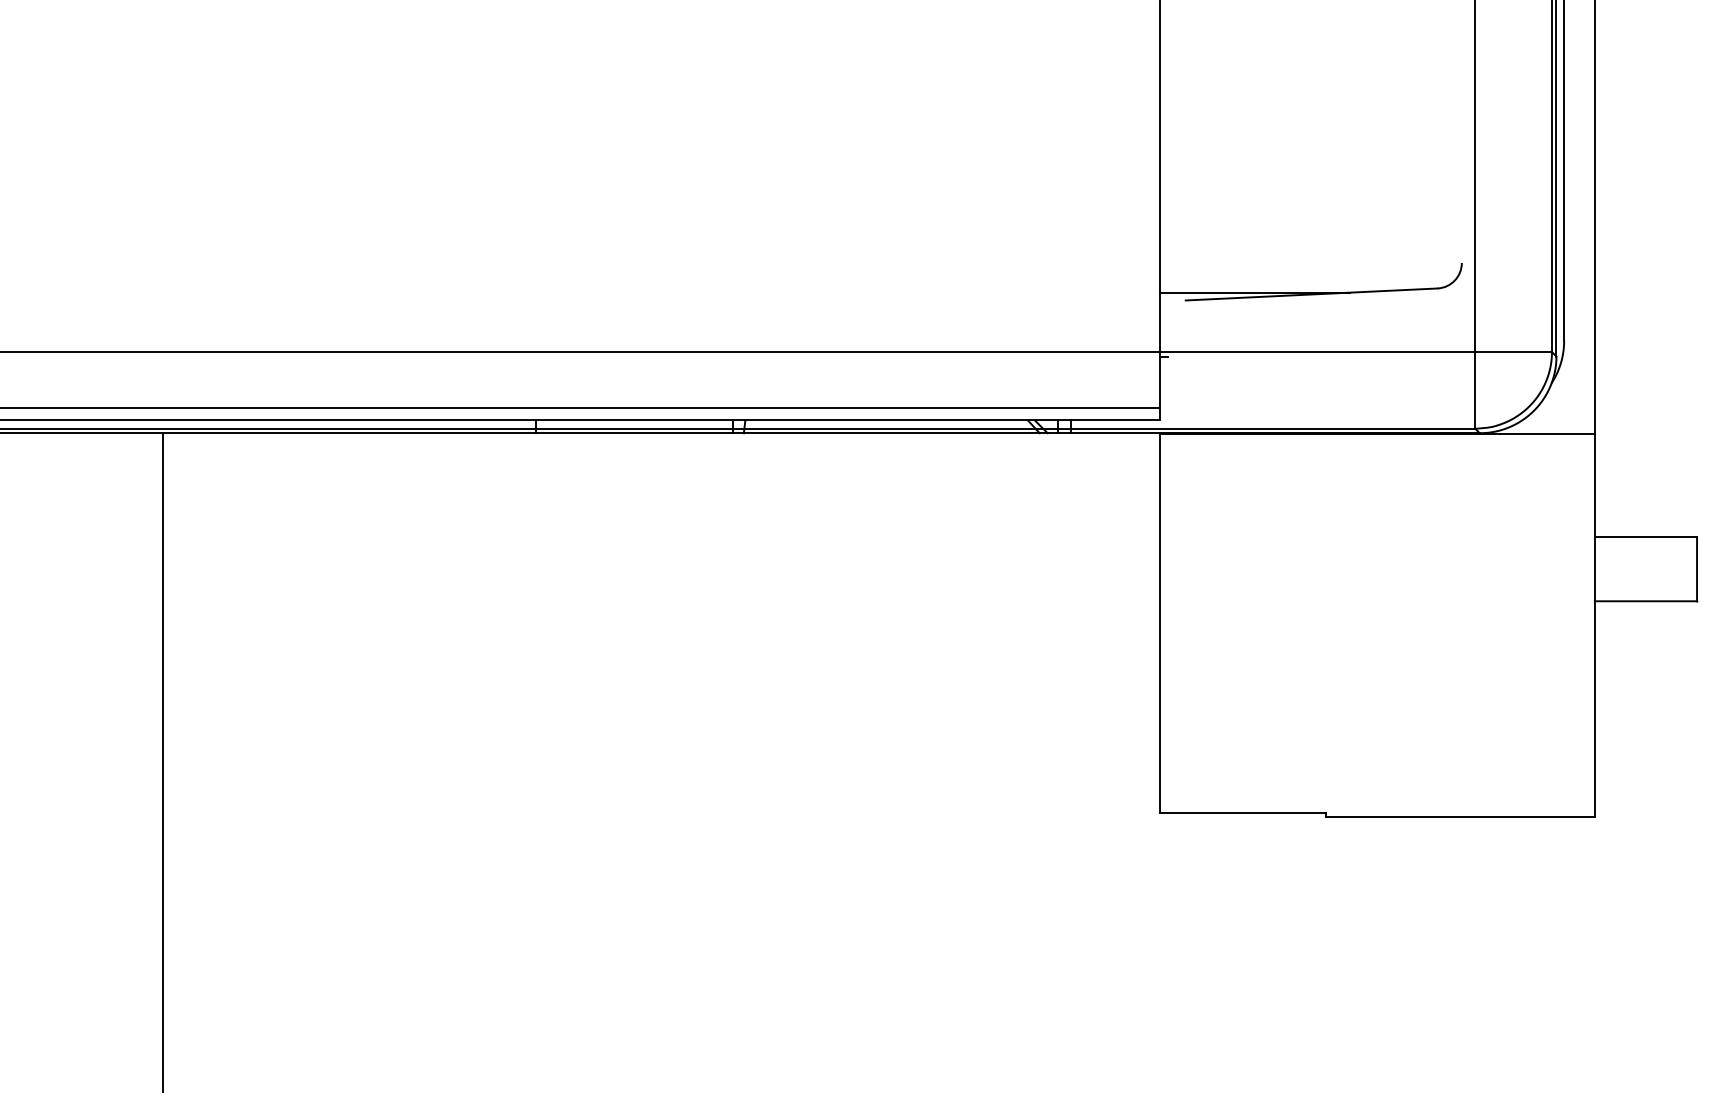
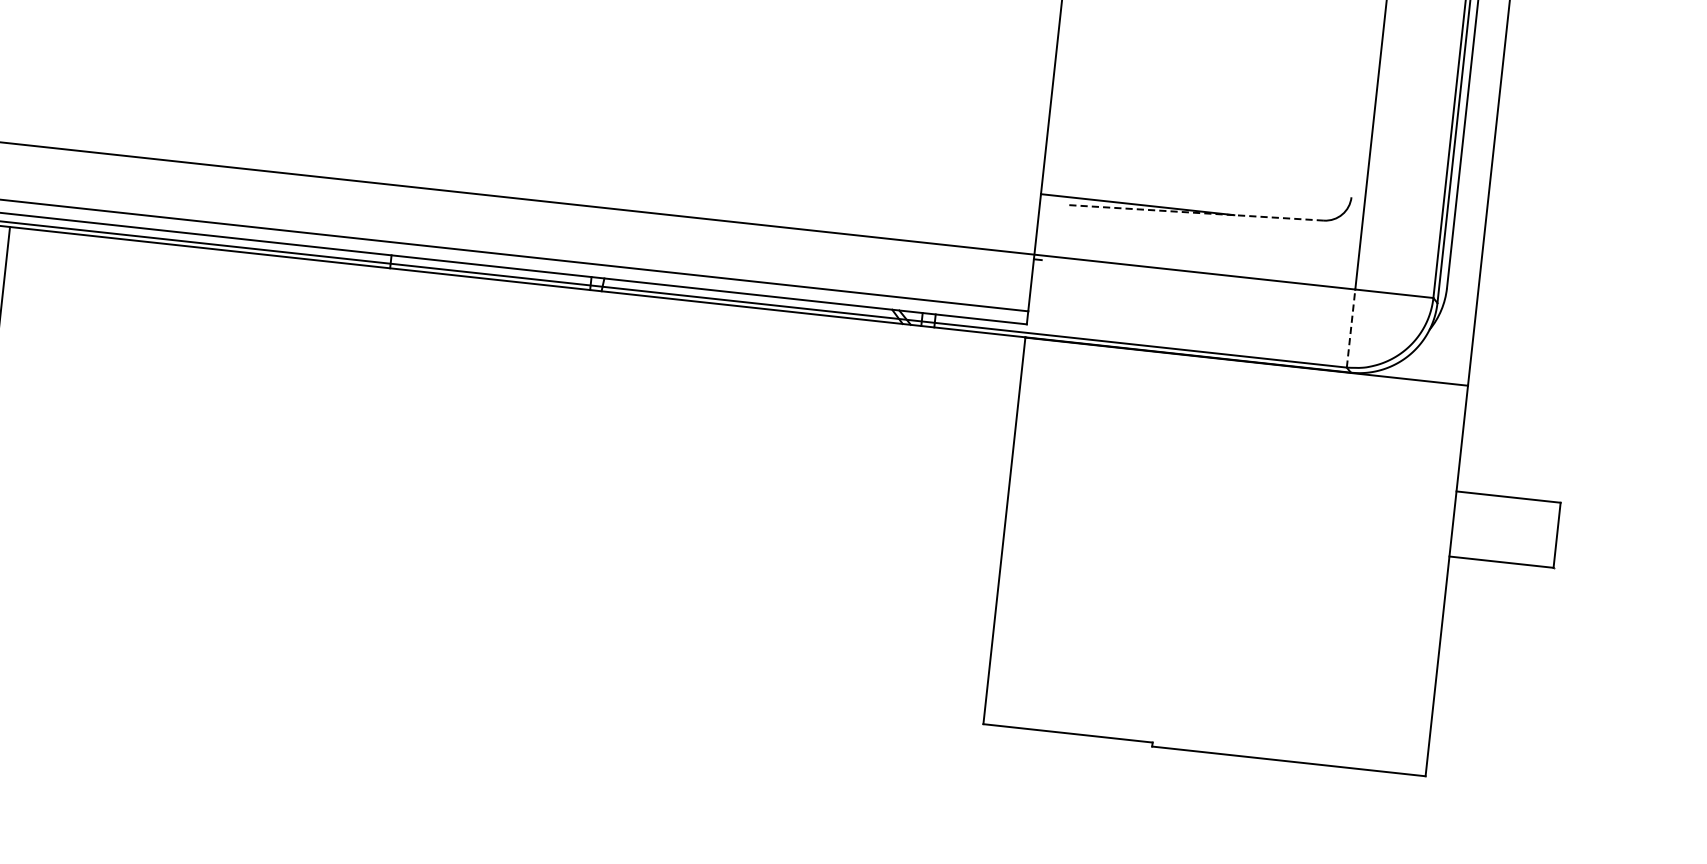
line: (1311, 294) -> (1194, 212), solid -> dashed
line: (1475, 389) -> (1351, 327), solid -> dashed

